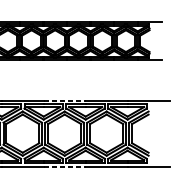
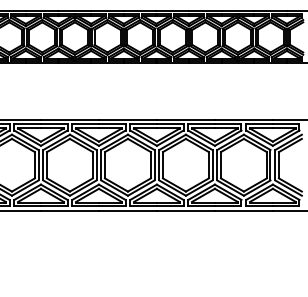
line: (64, 100) -> (185, 119), dashed -> solid
line: (64, 166) -> (185, 210), dashed -> solid

